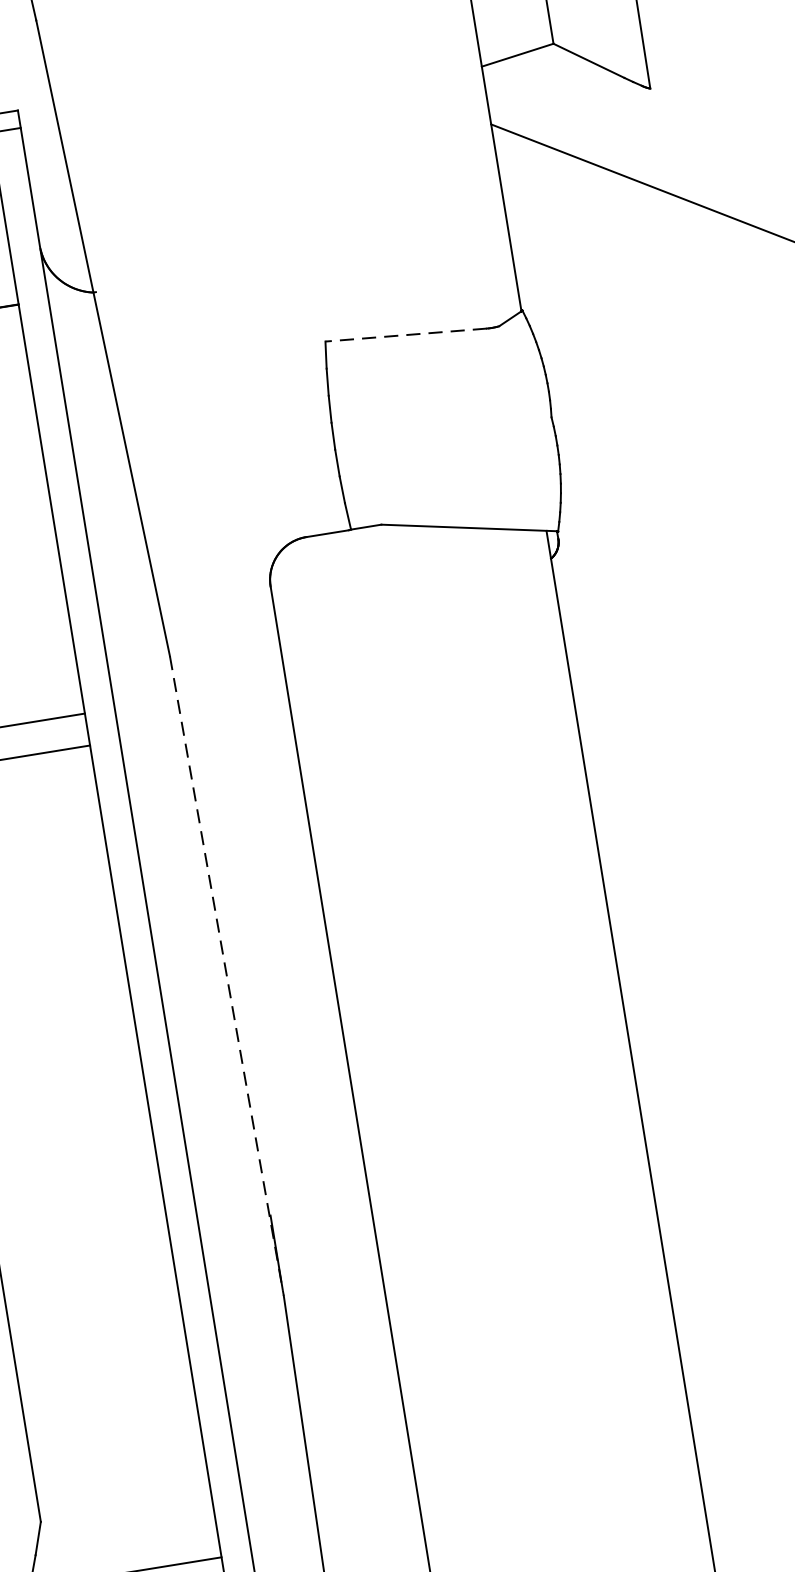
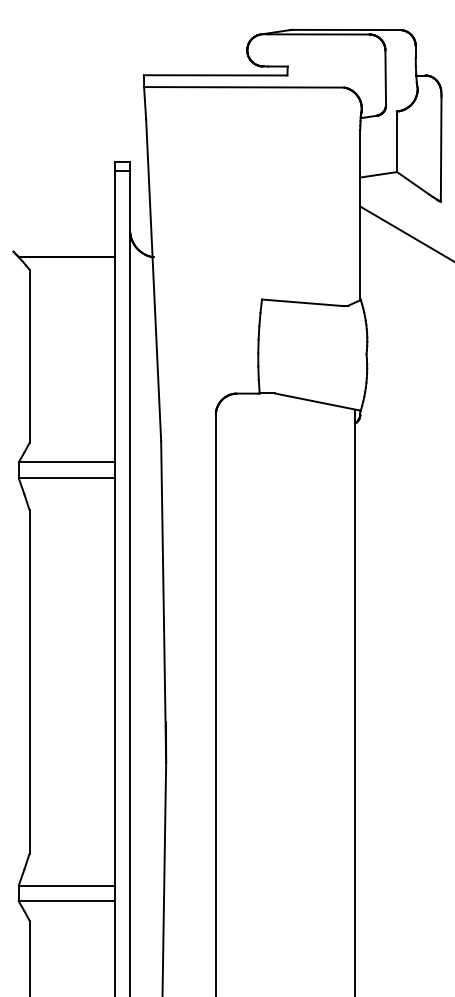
line: (405, 334) -> (301, 302), dashed -> solid
line: (226, 975) -> (163, 601), dashed -> solid

